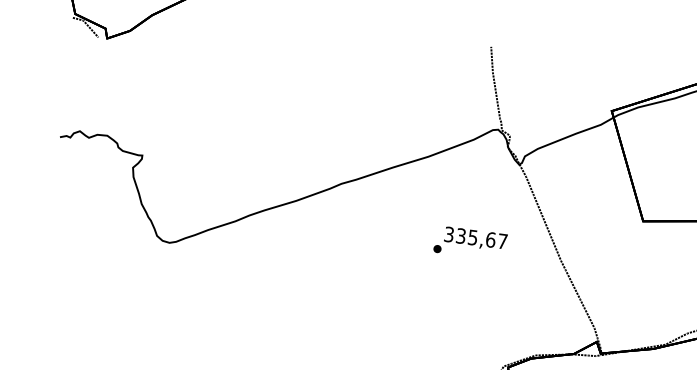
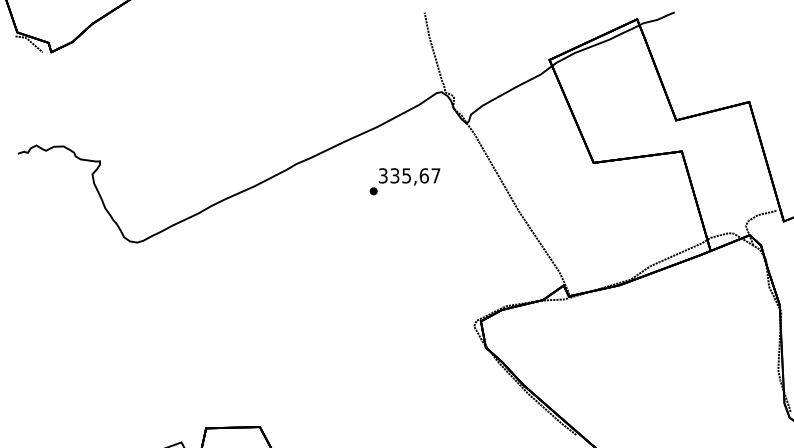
text: (470, 243) -> (404, 181), moved

